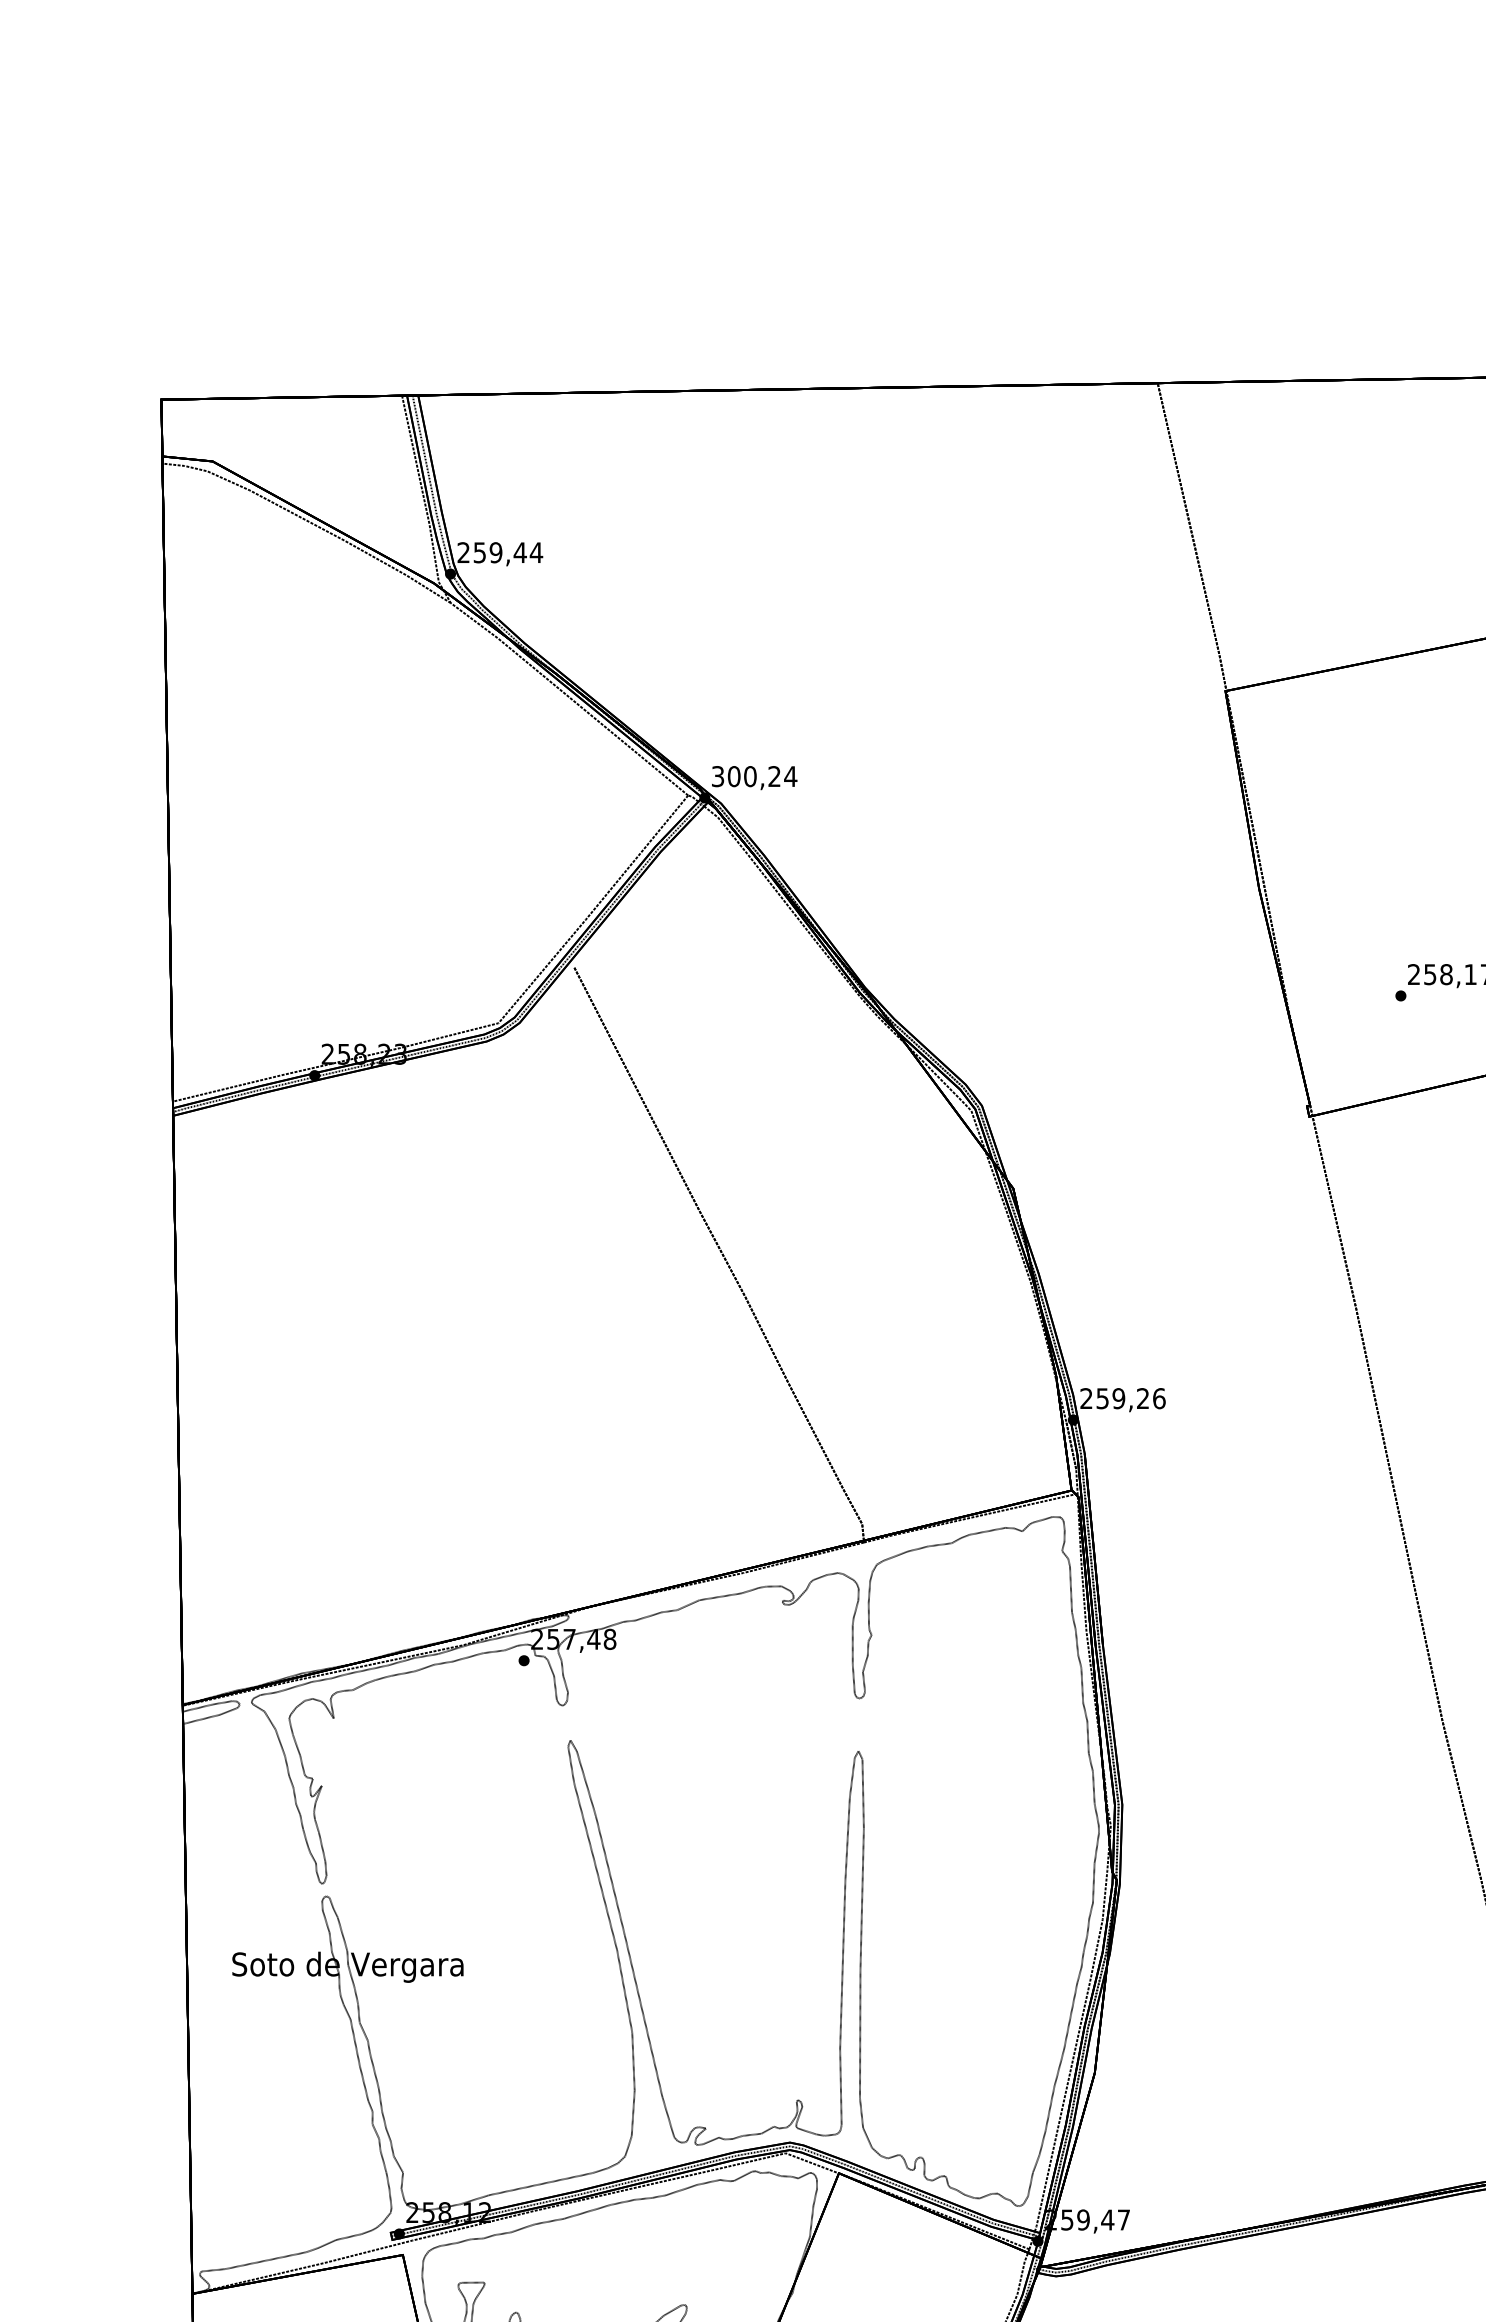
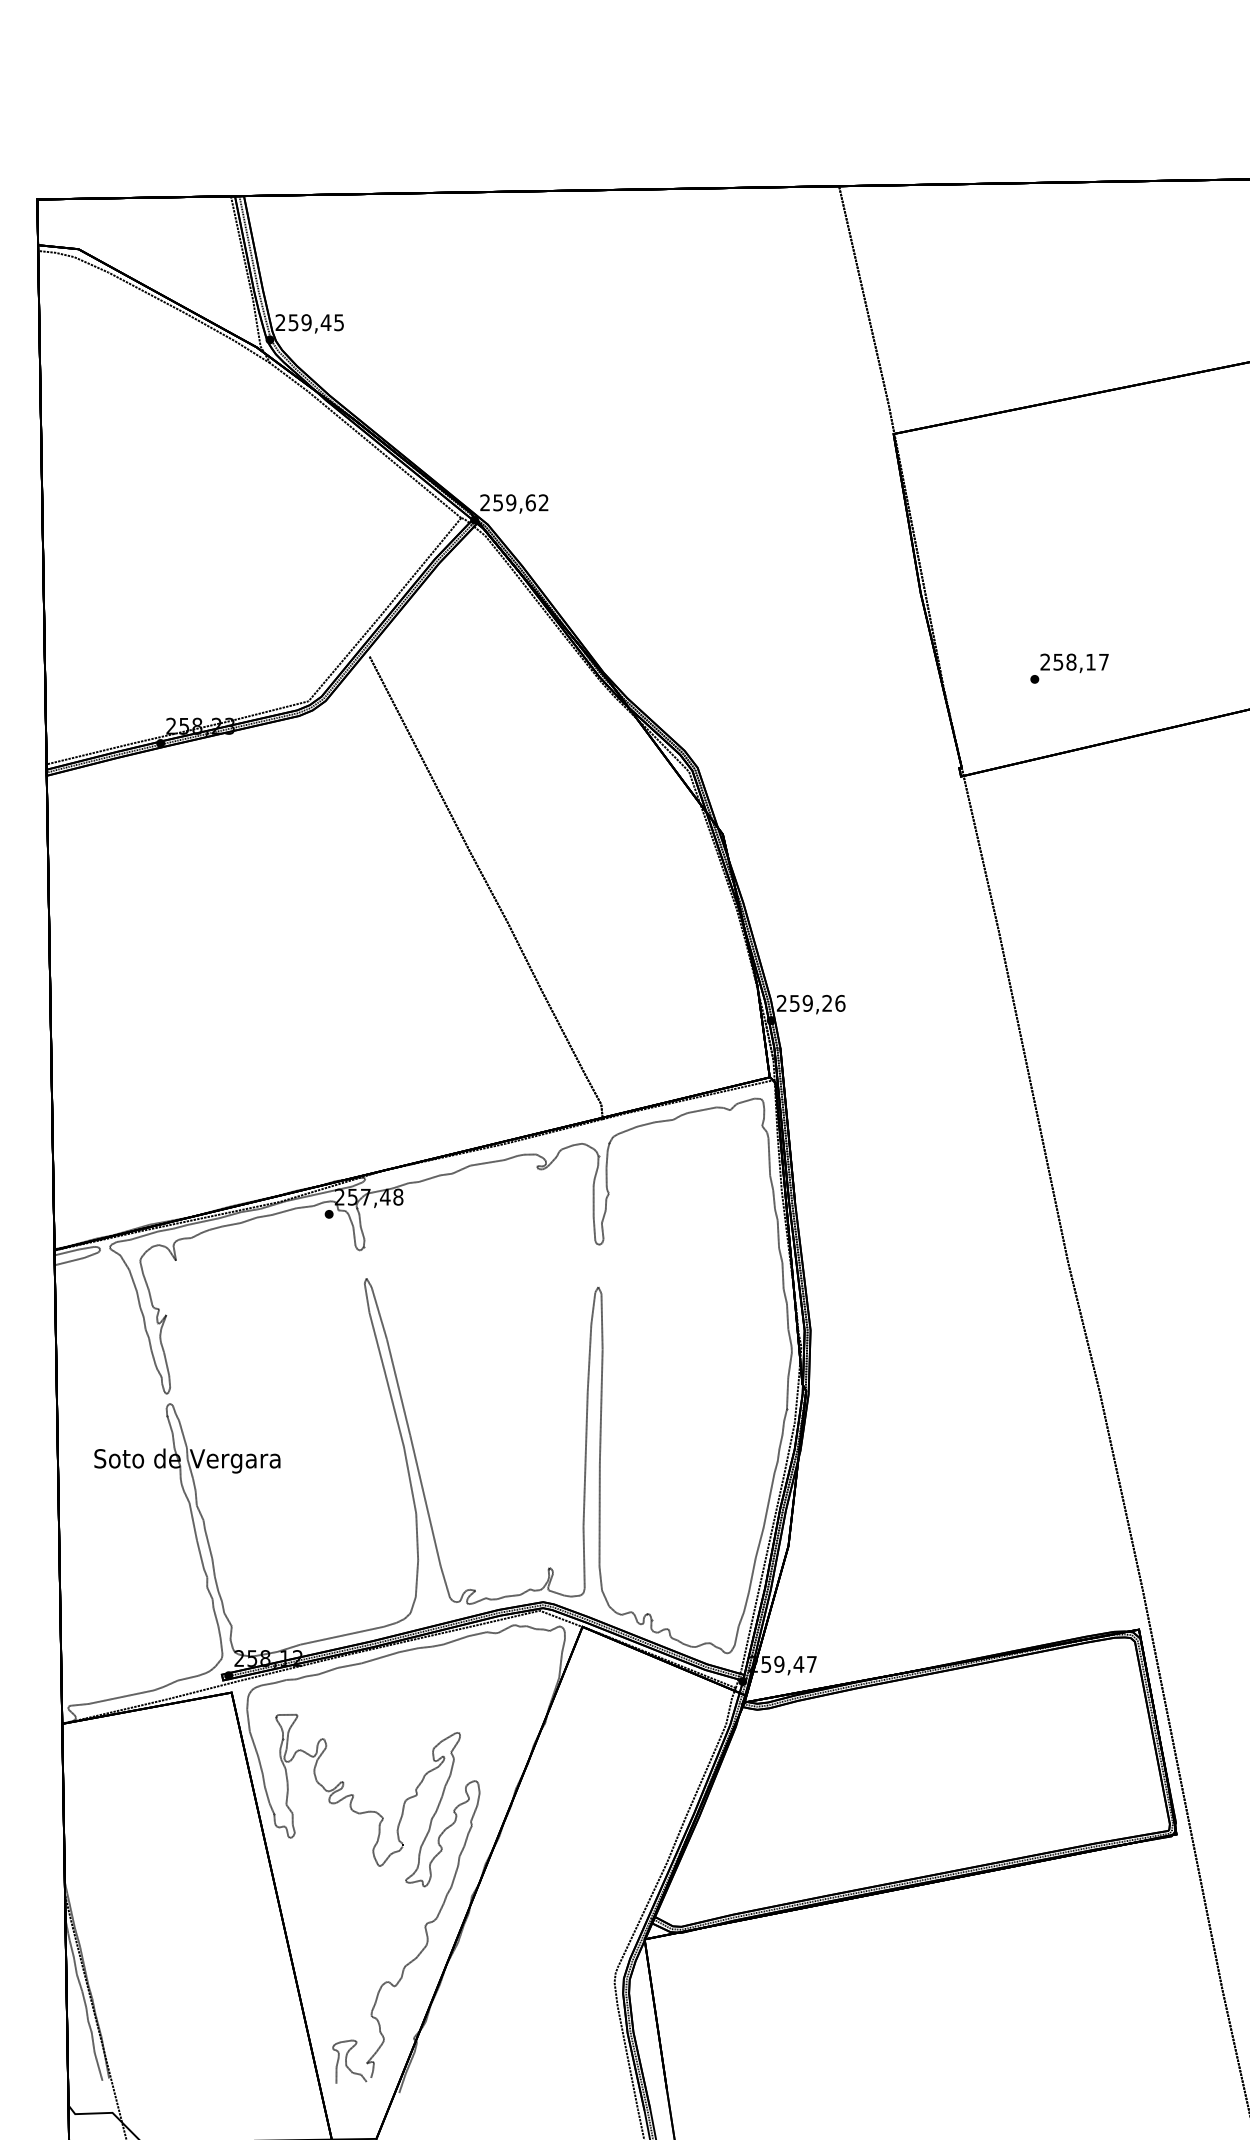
text: (535, 552) -> (338, 322), 259,44 -> 259,45
text: (754, 776) -> (514, 502), 300,24 -> 259,62

